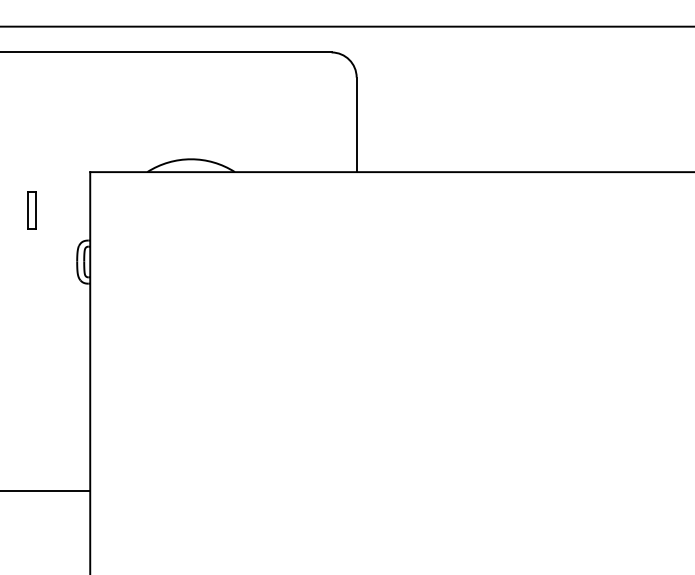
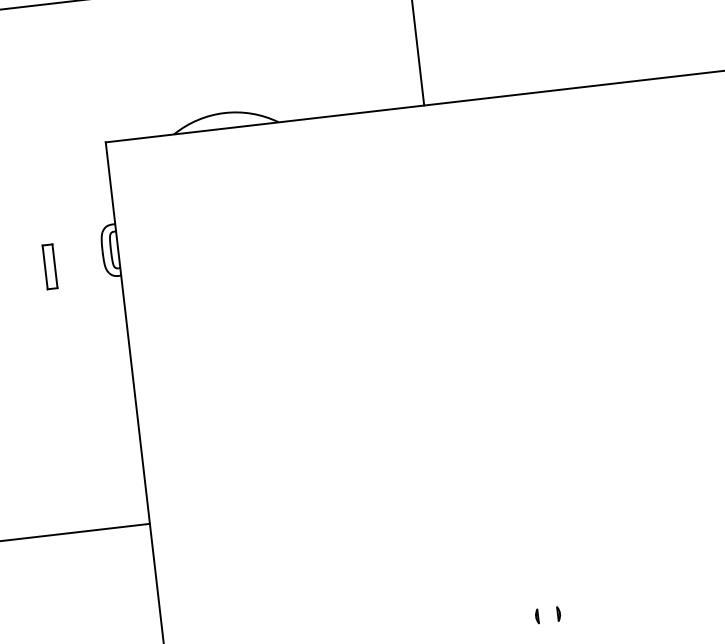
part: (31, 210) -> (49, 266), moved

